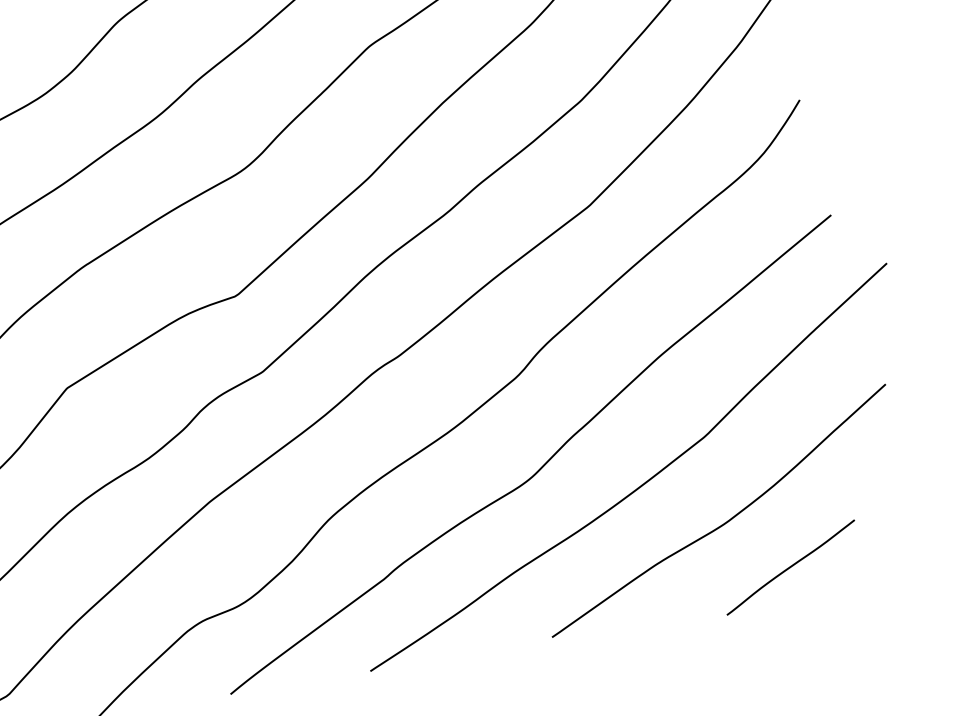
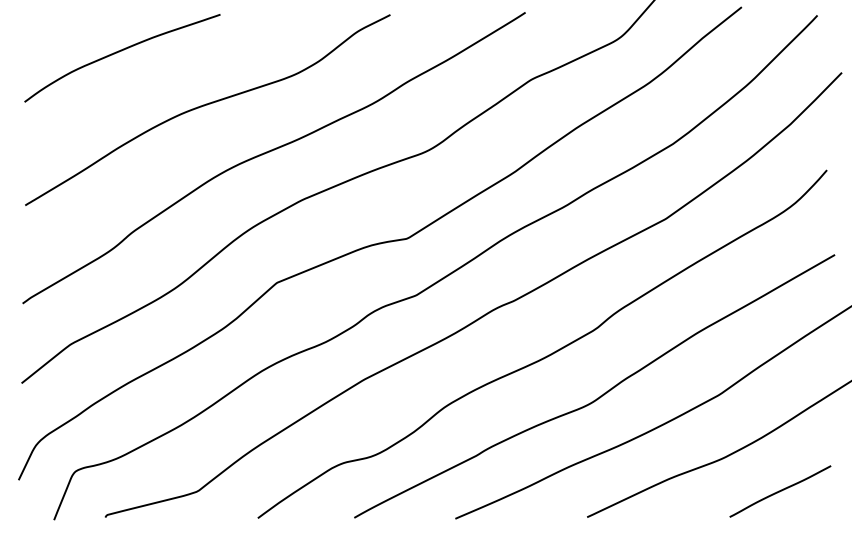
line: (790, 567) -> (780, 491), moved

